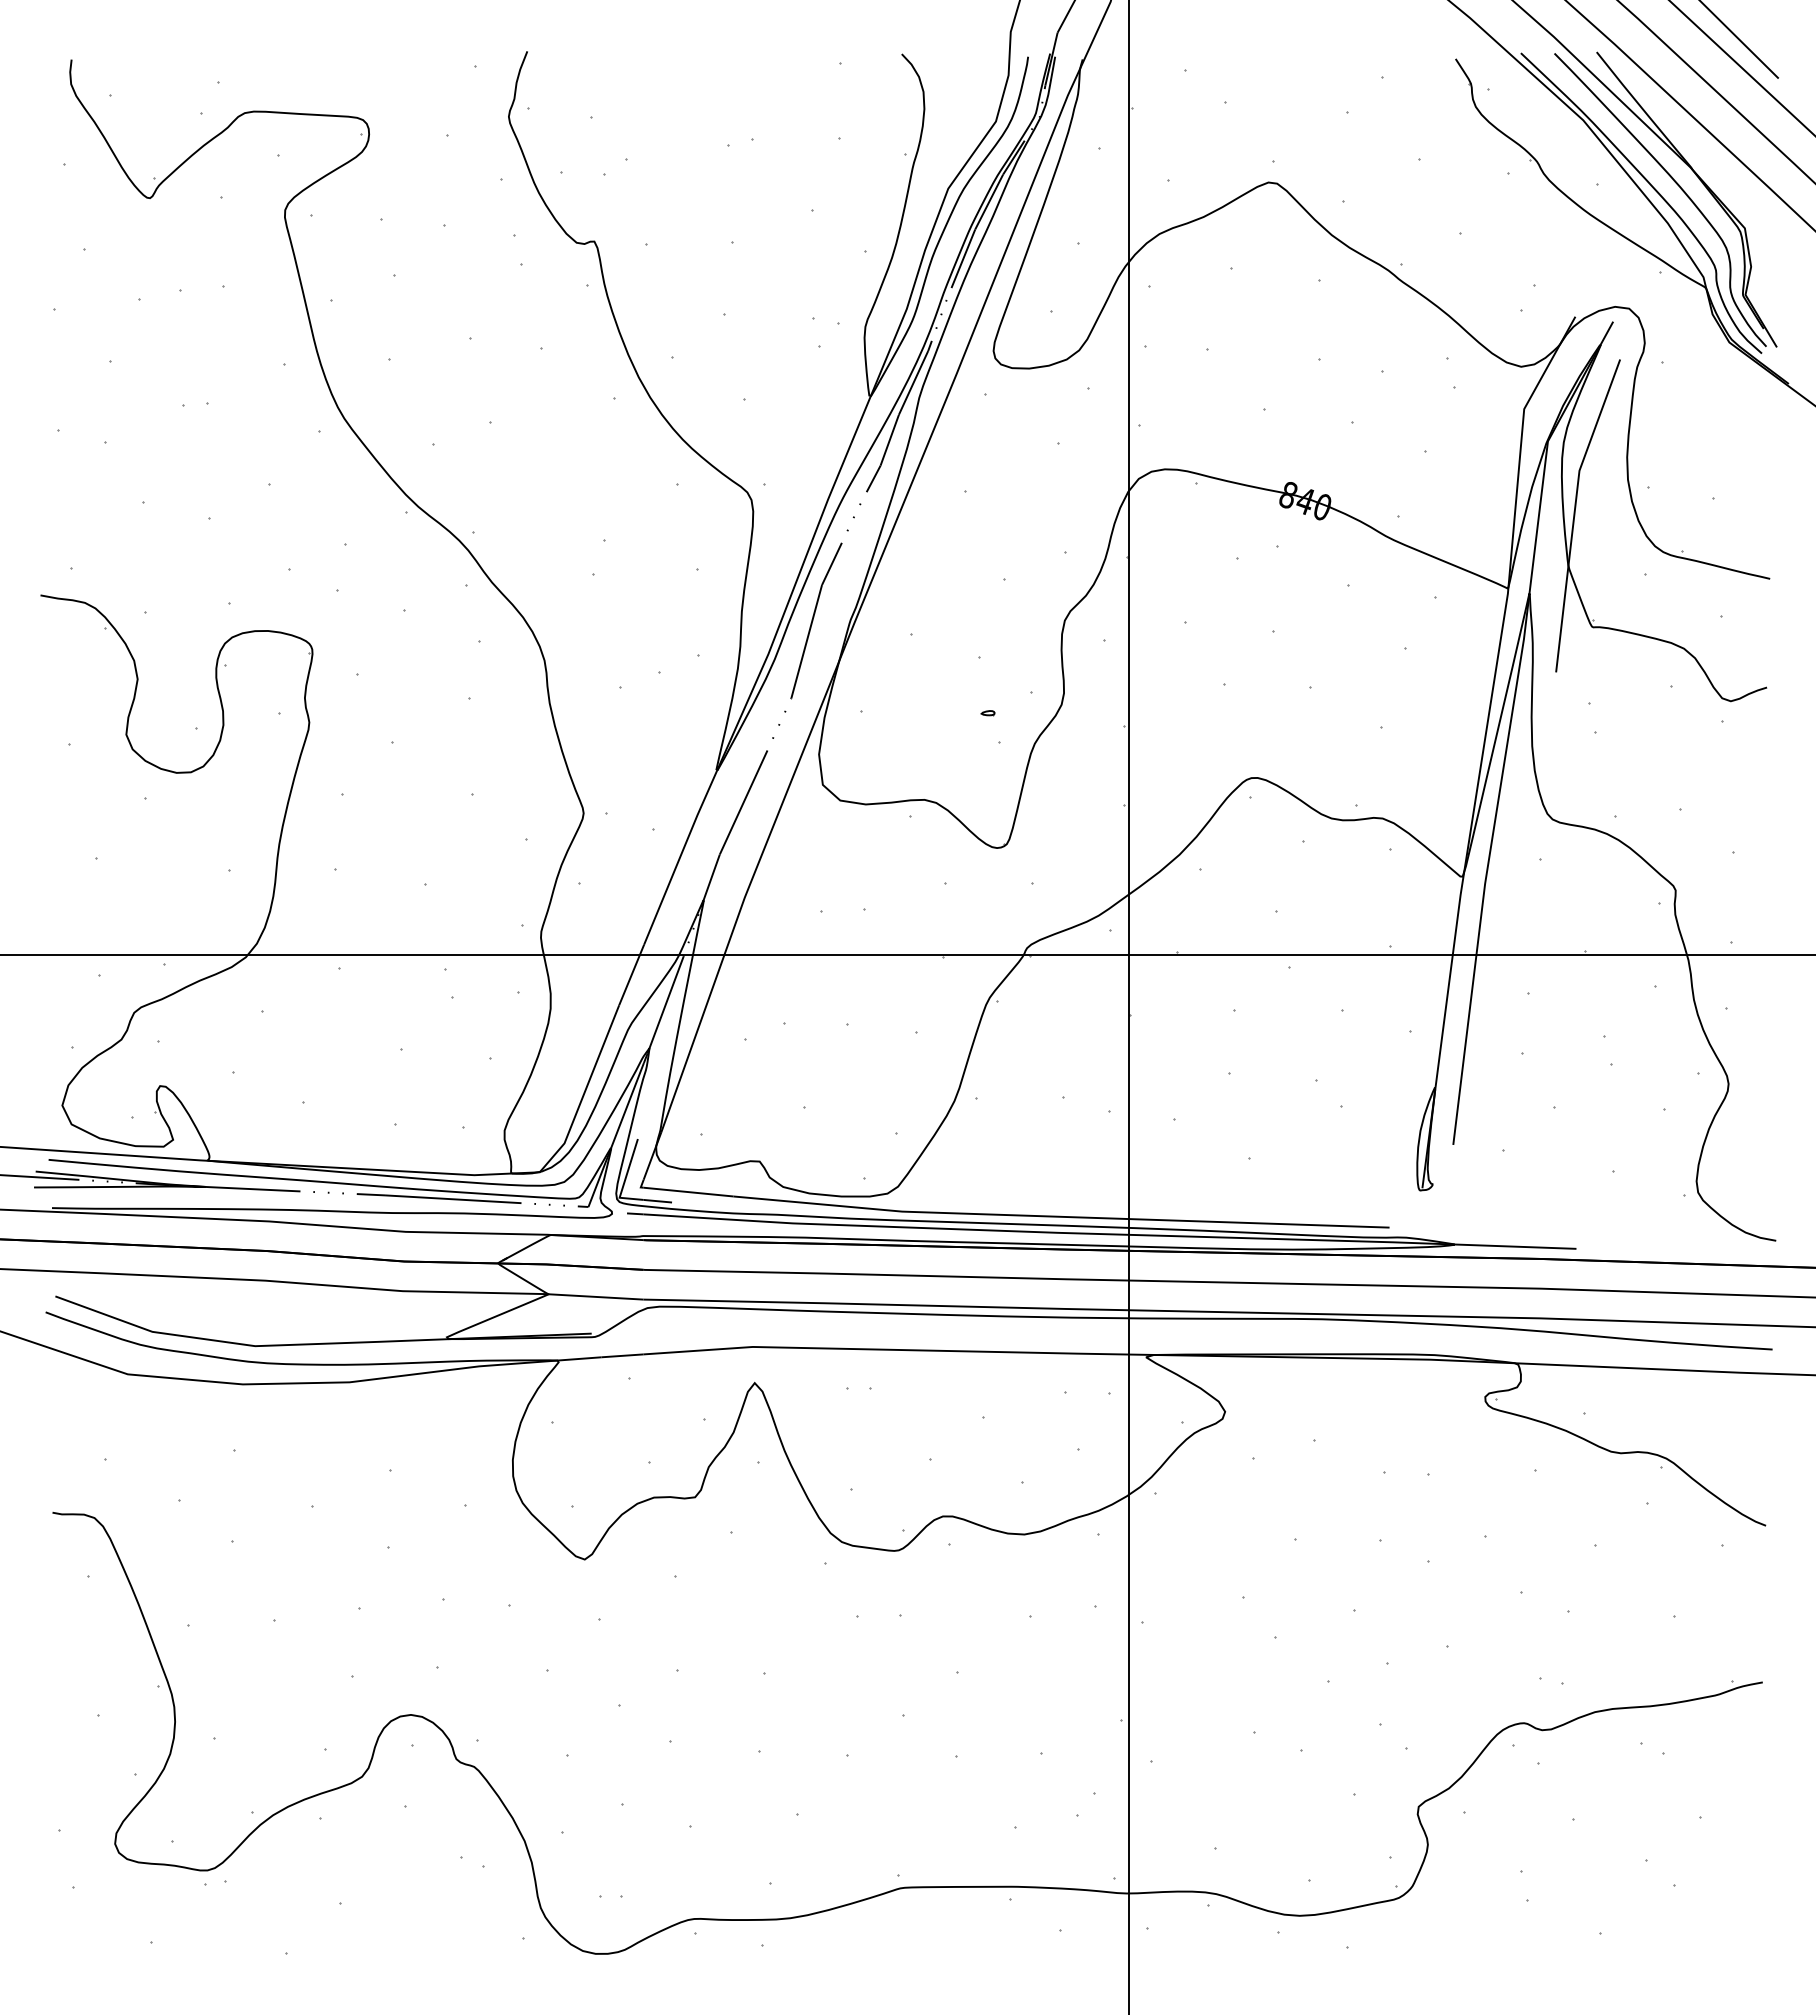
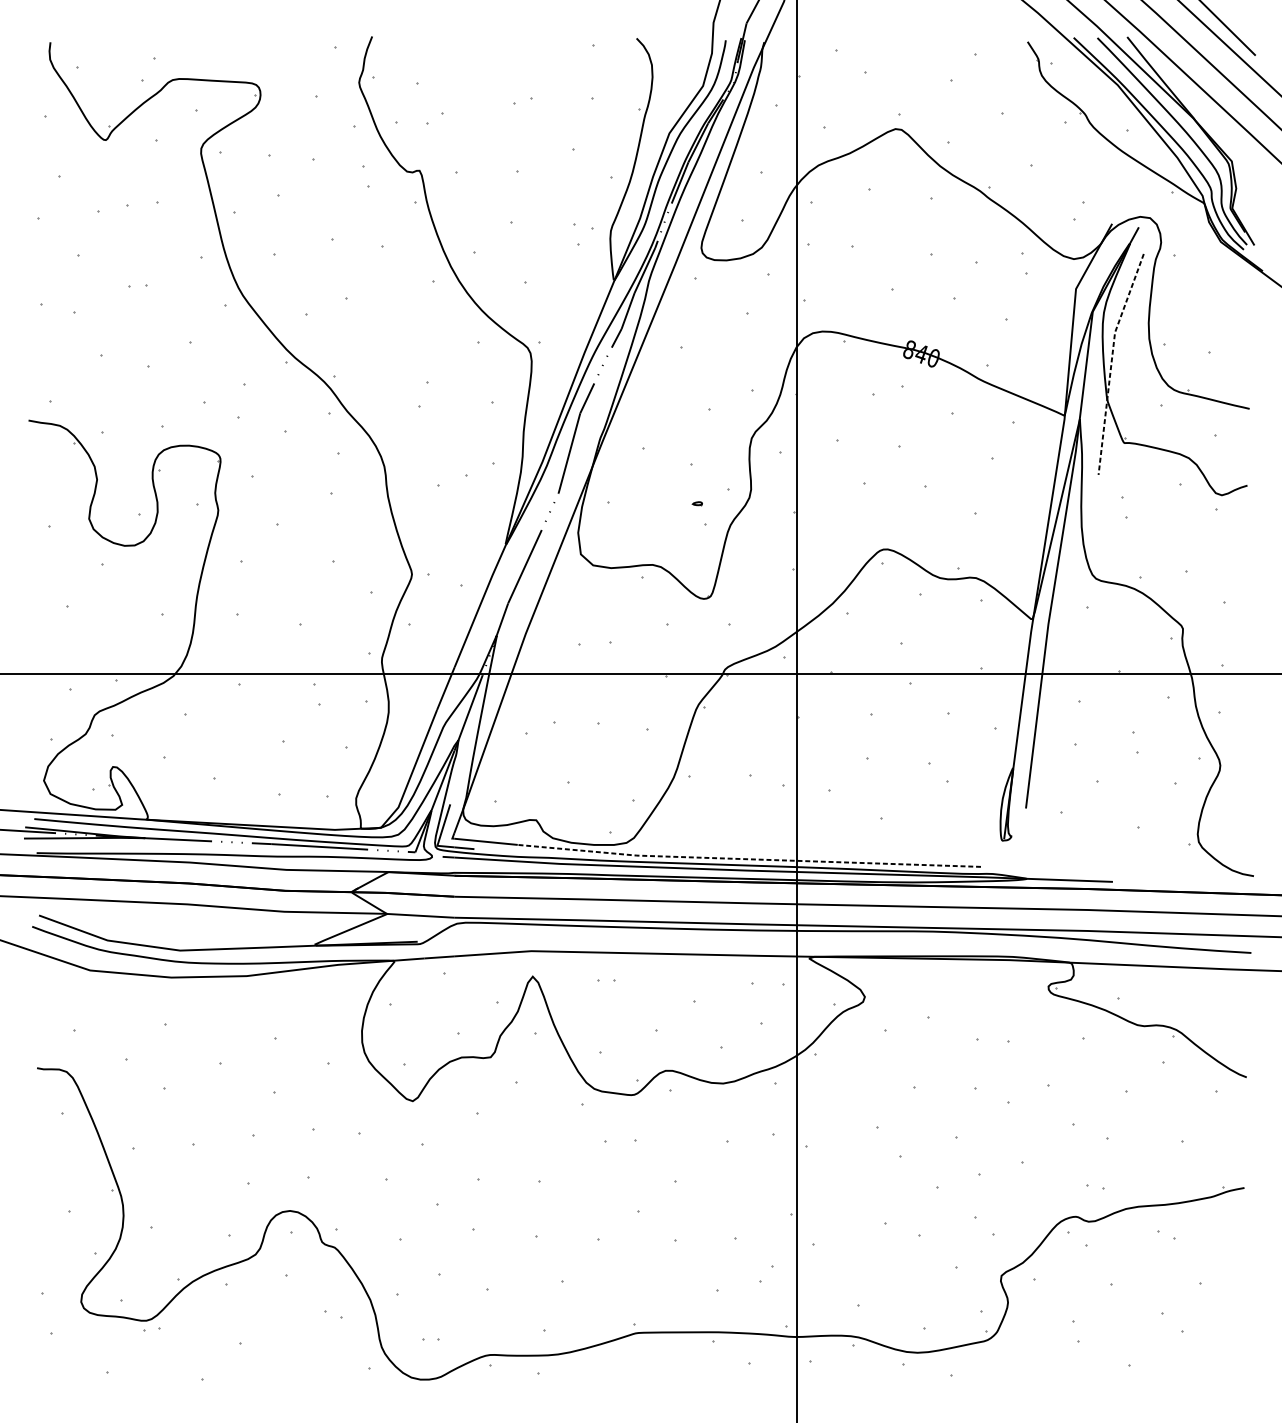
line: (1574, 512) -> (1111, 362), solid -> dashed
line: (1060, 1216) -> (748, 859), solid -> dashed

